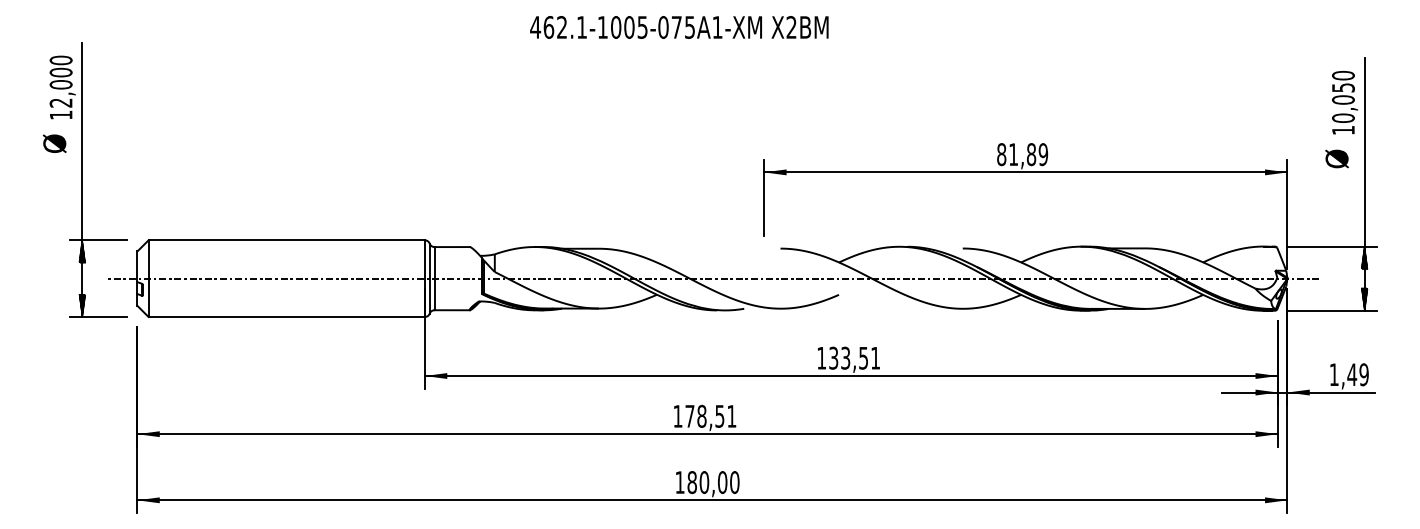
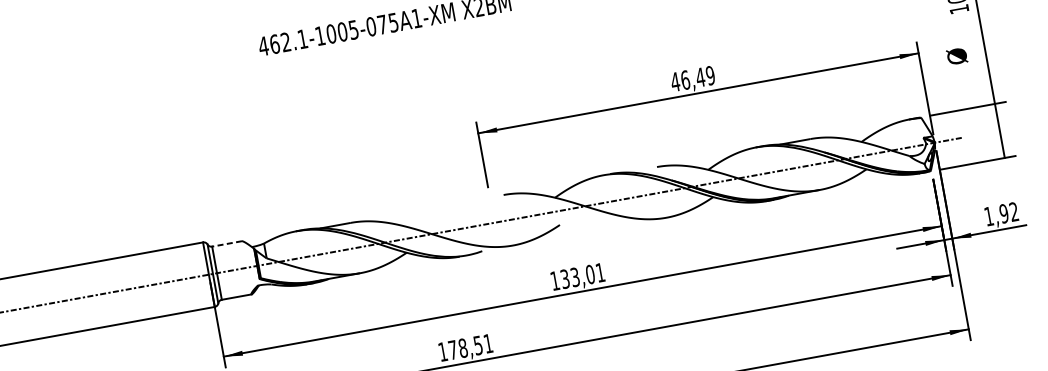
text: (1016, 154) -> (687, 79), 81,89 -> 46,49
text: (1336, 158) -> (956, 56), moved
line: (452, 247) -> (227, 244), solid -> dashed
hatch: (1364, 257) -> (996, 113), removed
hatch: (1364, 299) -> (1002, 148), removed
text: (863, 357) -> (590, 273), 133,51 -> 133,01
text: (1357, 374) -> (1008, 212), 1,49 -> 1,92

